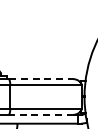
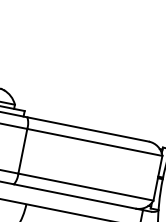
line: (41, 79) -> (88, 130), dashed -> solid
line: (40, 114) -> (73, 195), dashed -> solid

